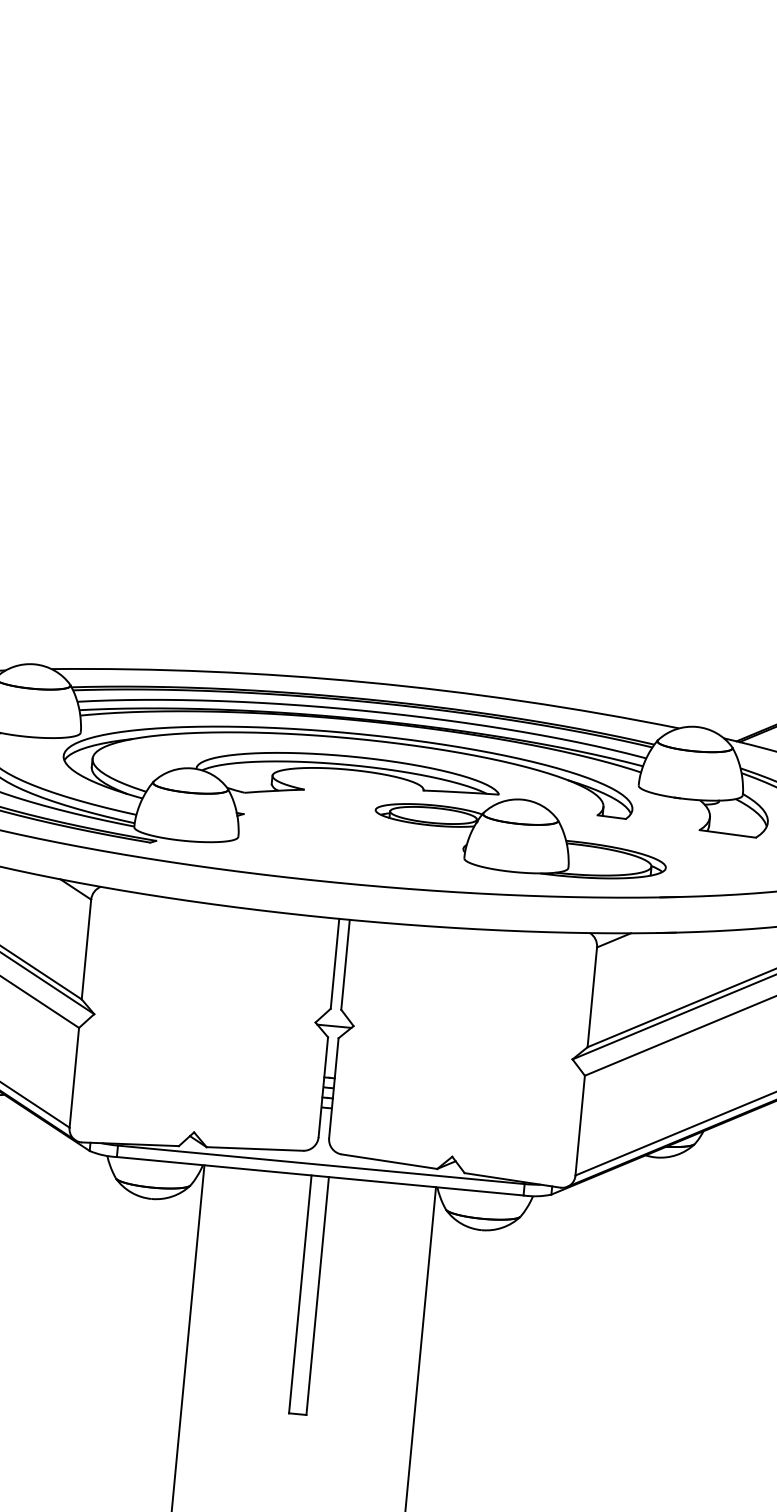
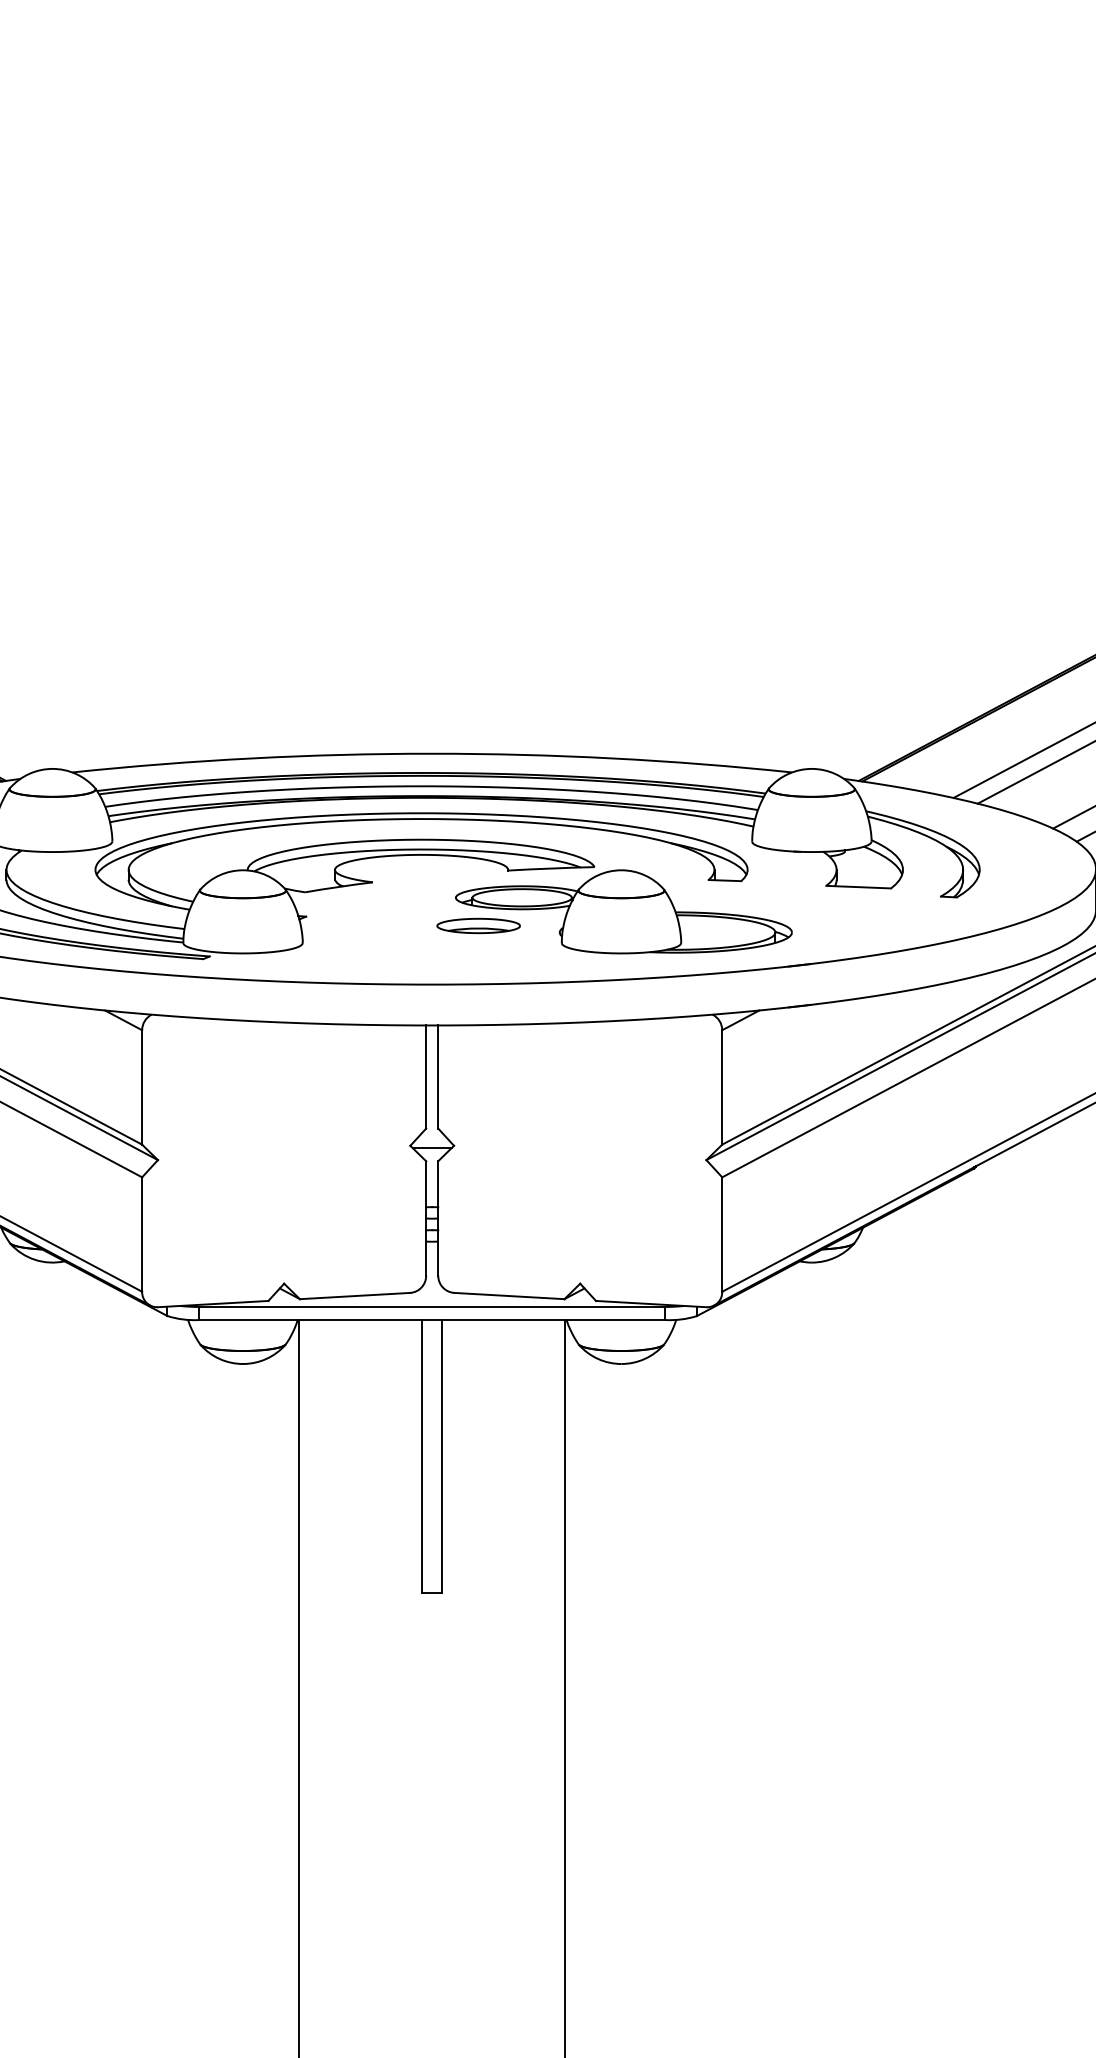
part: (393, 836) -> (478, 925), added

